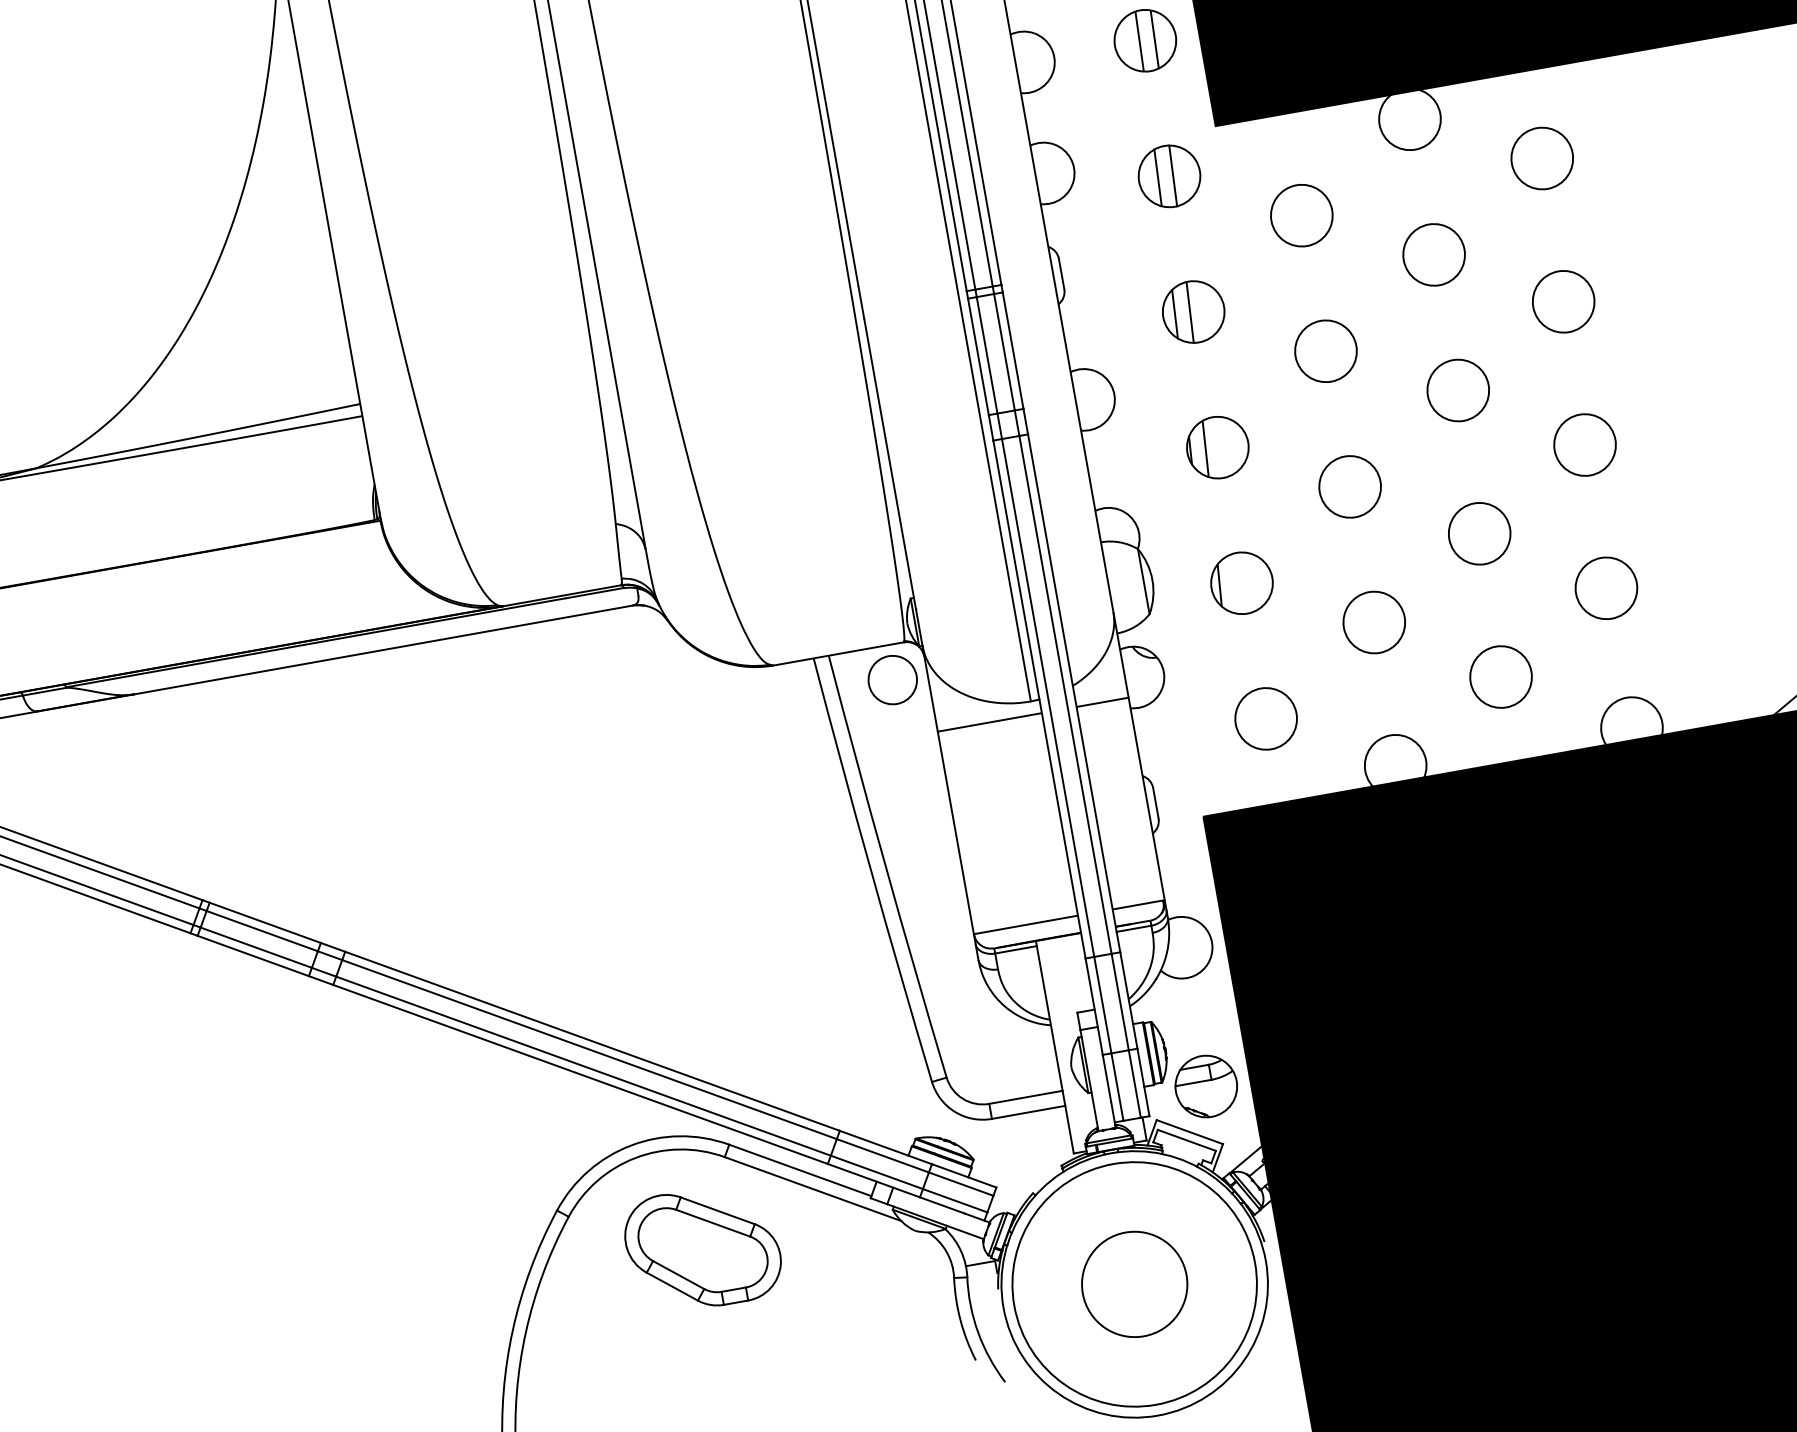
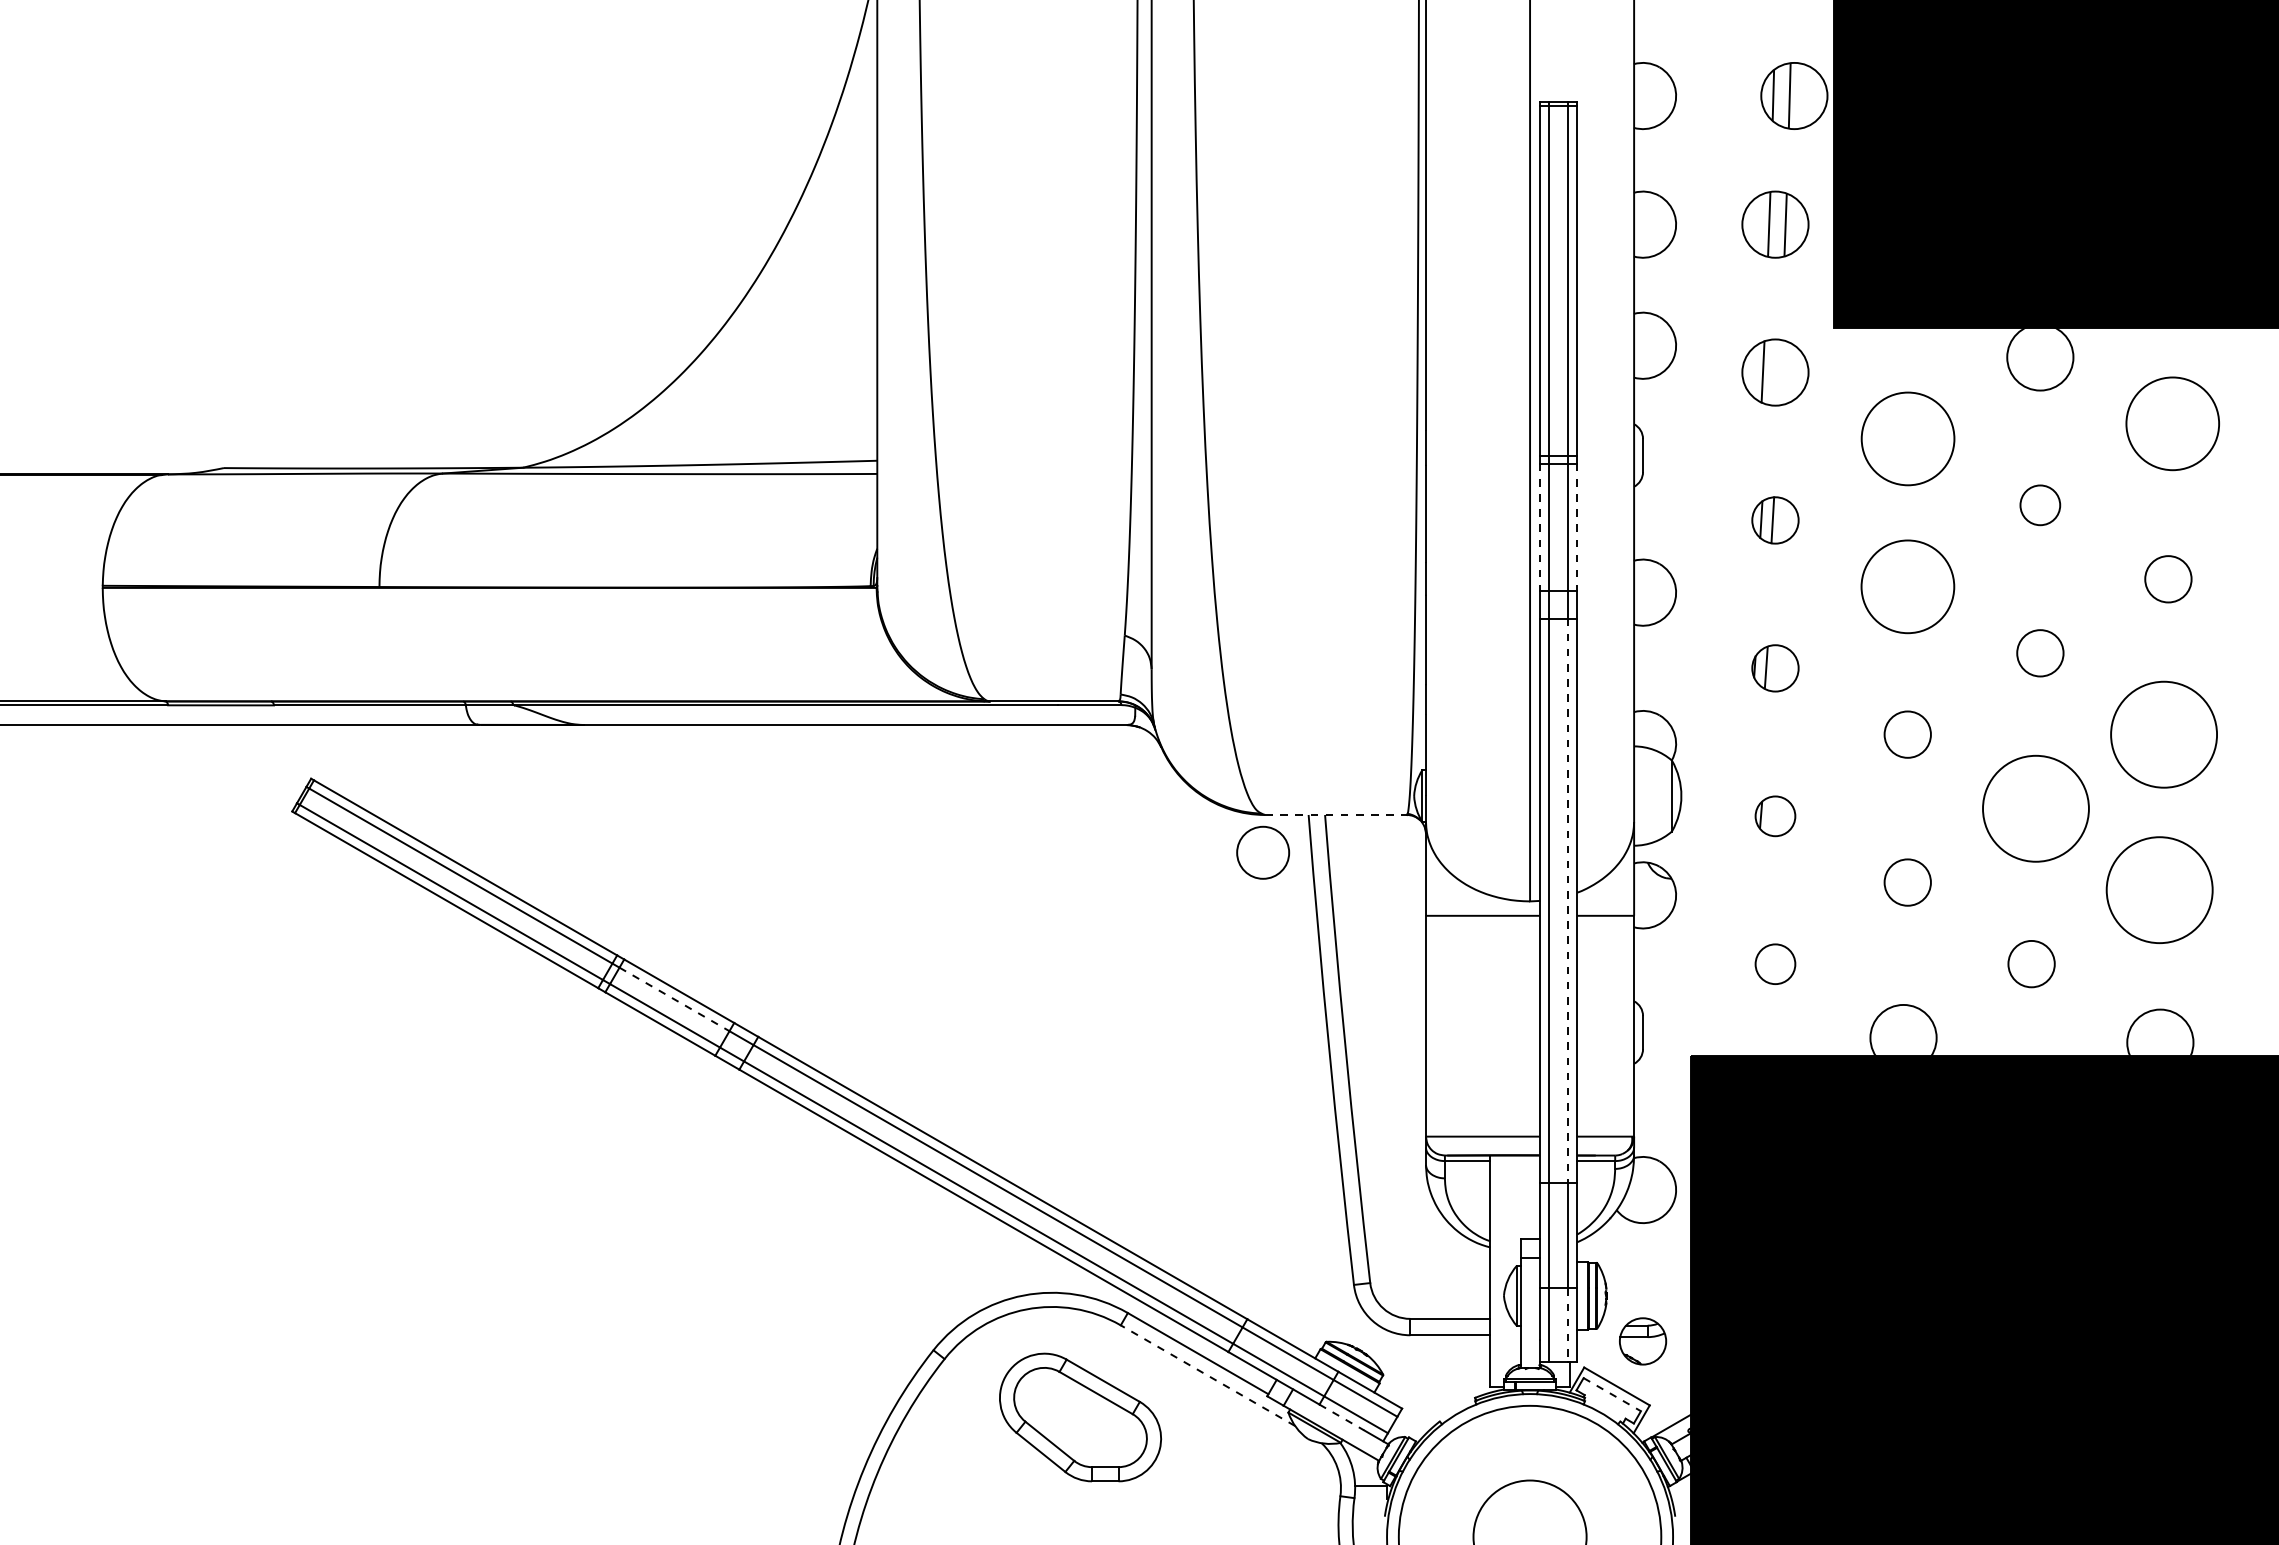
circle: (1541, 158) -> (2172, 423), size x1.4
line: (1172, 175) -> (1778, 372), removed
circle: (1301, 215) -> (1907, 438), size x1.4
circle: (1434, 255) -> (2040, 505), size x0.6
circle: (1563, 301) -> (2168, 579), size x0.7
part: (1193, 312) -> (1775, 520), size x0.7
line: (1013, 350) -> (1577, 527), solid -> dashed
circle: (1325, 351) -> (1907, 586), size x1.4
line: (978, 357) -> (1539, 527), solid -> dashed
circle: (1458, 390) -> (2040, 653), size x0.7
circle: (1584, 444) -> (2163, 734), size x1.6
part: (1217, 447) -> (1775, 668), size x0.7
circle: (1349, 486) -> (1907, 734), size x0.7
circle: (1479, 533) -> (2035, 808), size x1.6
part: (1242, 583) -> (1775, 816), size x0.6
circle: (1606, 588) -> (2159, 890), size x1.6
circle: (1373, 622) -> (1907, 882), size x0.7
line: (839, 653) -> (1336, 814), solid -> dashed
circle: (1501, 677) -> (2031, 964), size x0.7
circle: (893, 679) -> (1263, 852), moved
line: (1065, 695) -> (1567, 901), solid -> dashed
circle: (1266, 719) -> (1775, 964), size x0.6
line: (262, 931) -> (674, 999), solid -> dashed
line: (1134, 1084) -> (1567, 1325), solid -> dashed
part: (1205, 1086) -> (1642, 1341), size x0.7
line: (1187, 1140) -> (1612, 1394), solid -> dashed
line: (812, 1188) -> (1207, 1375), solid -> dashed
line: (942, 1205) -> (1341, 1417), solid -> dashed

